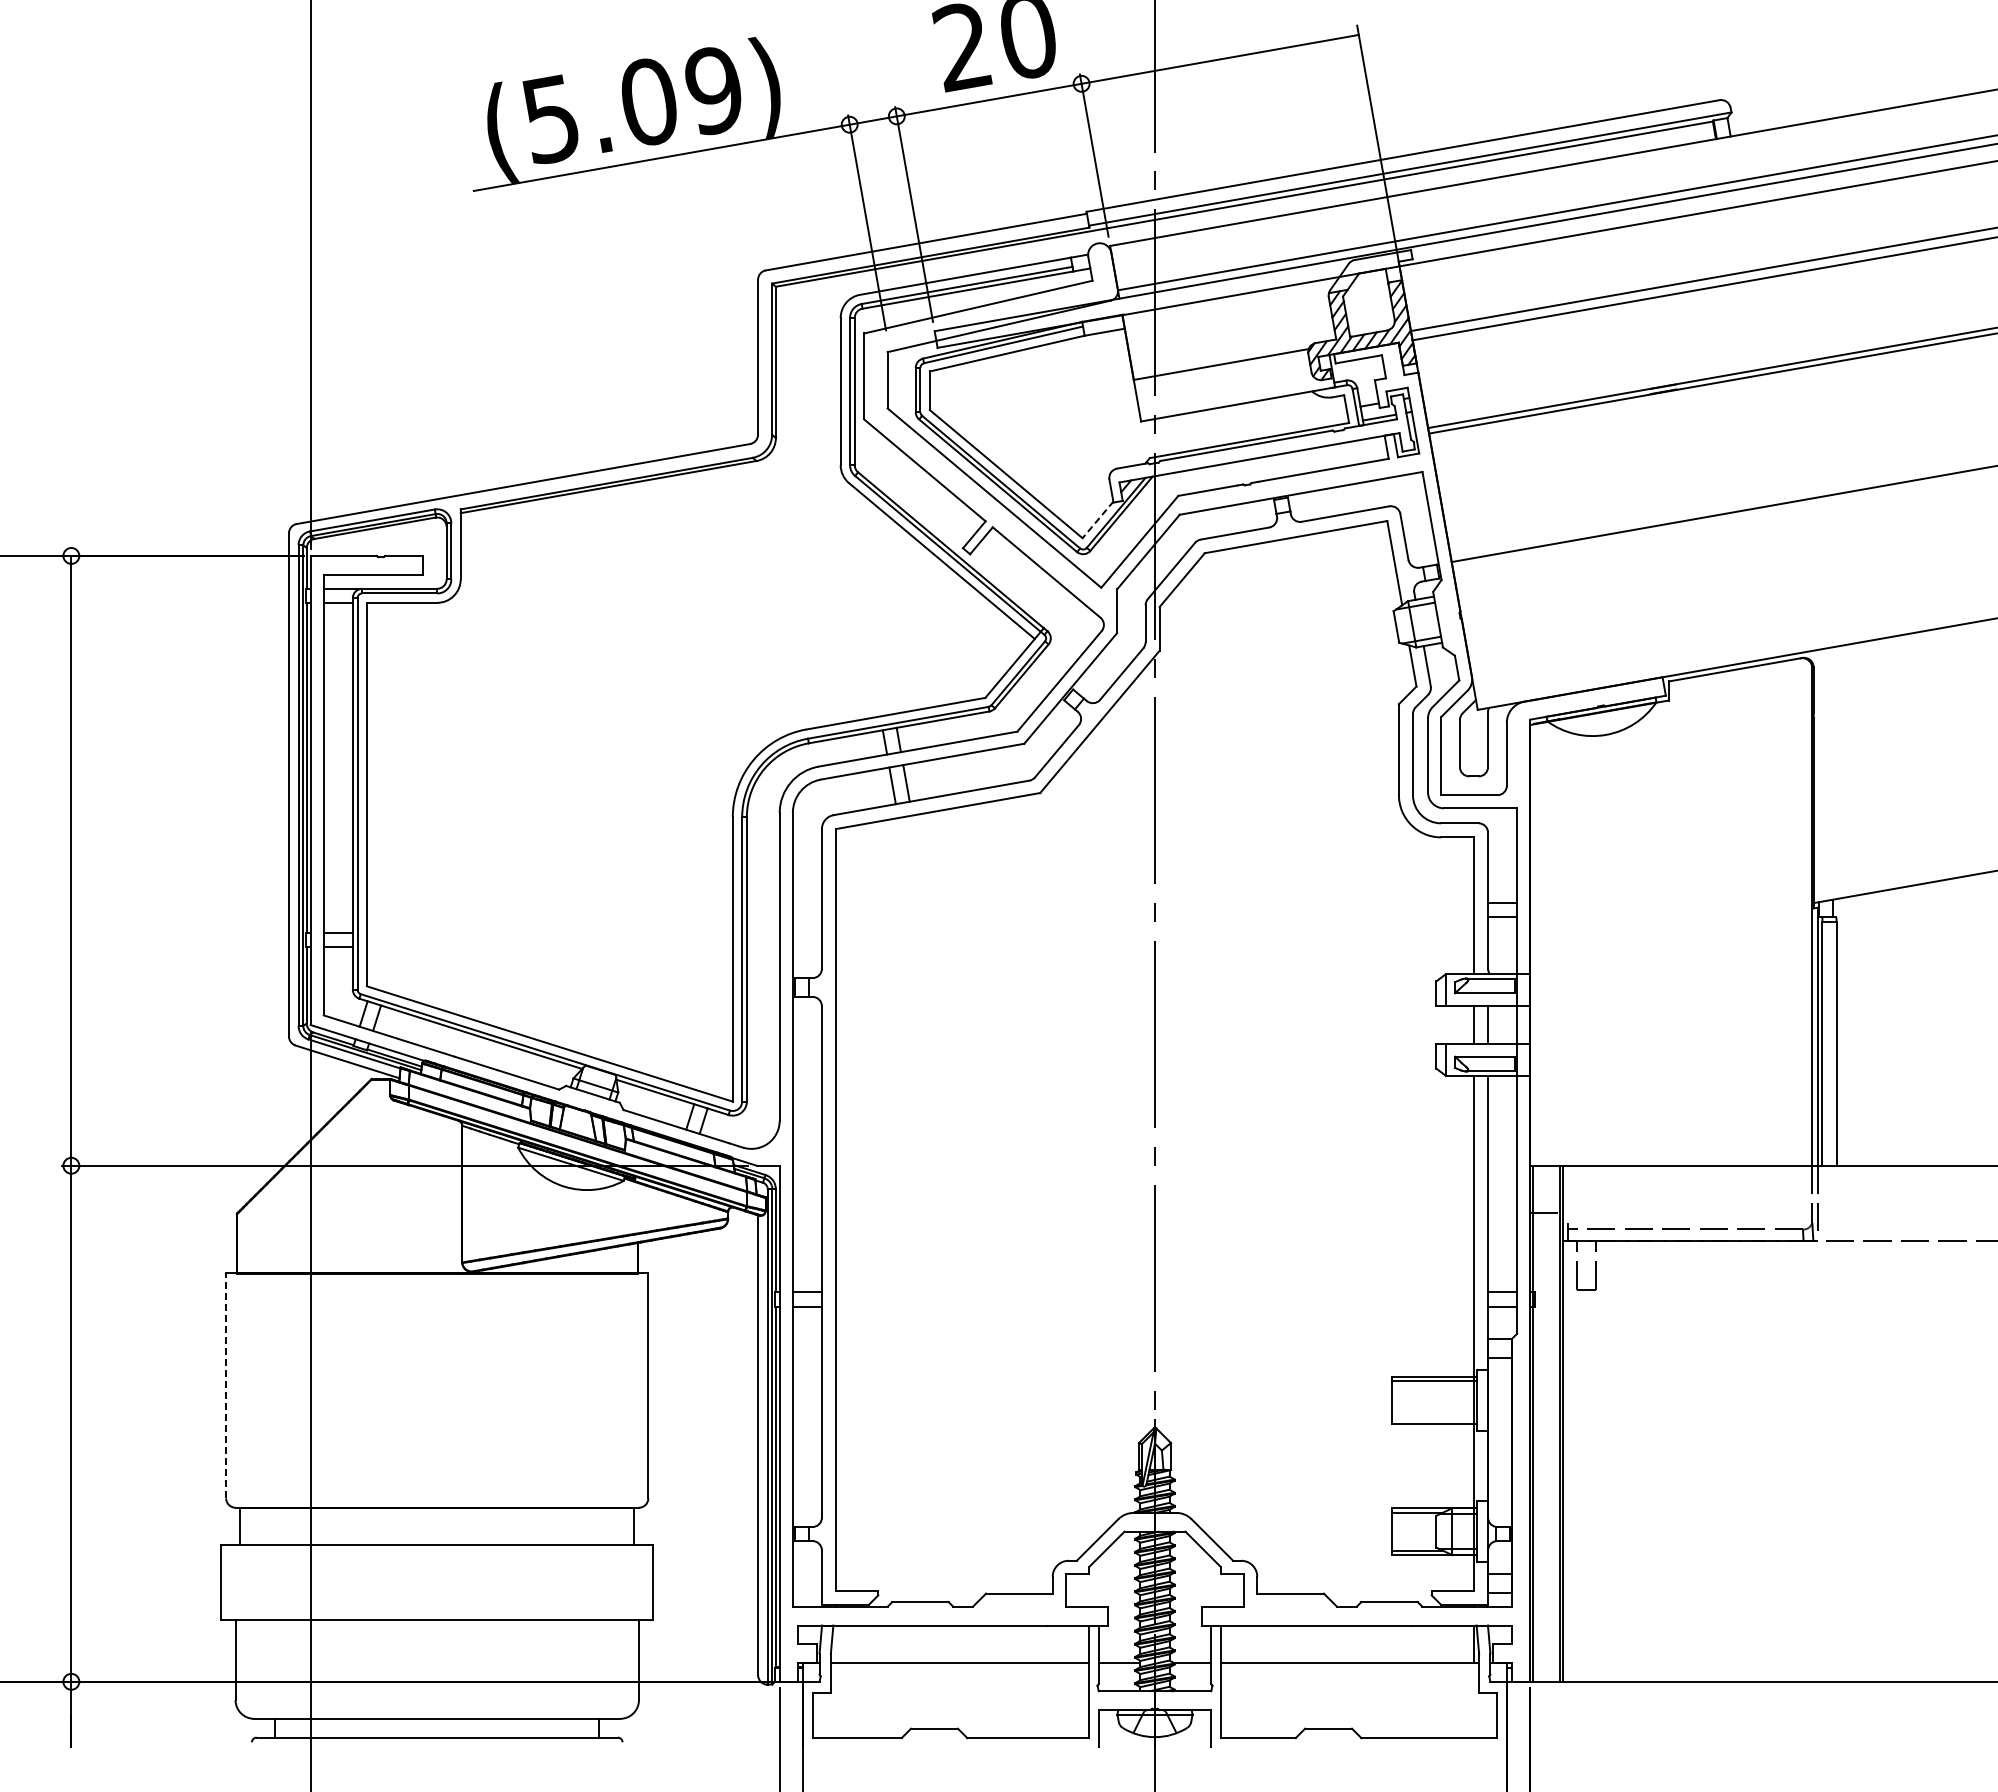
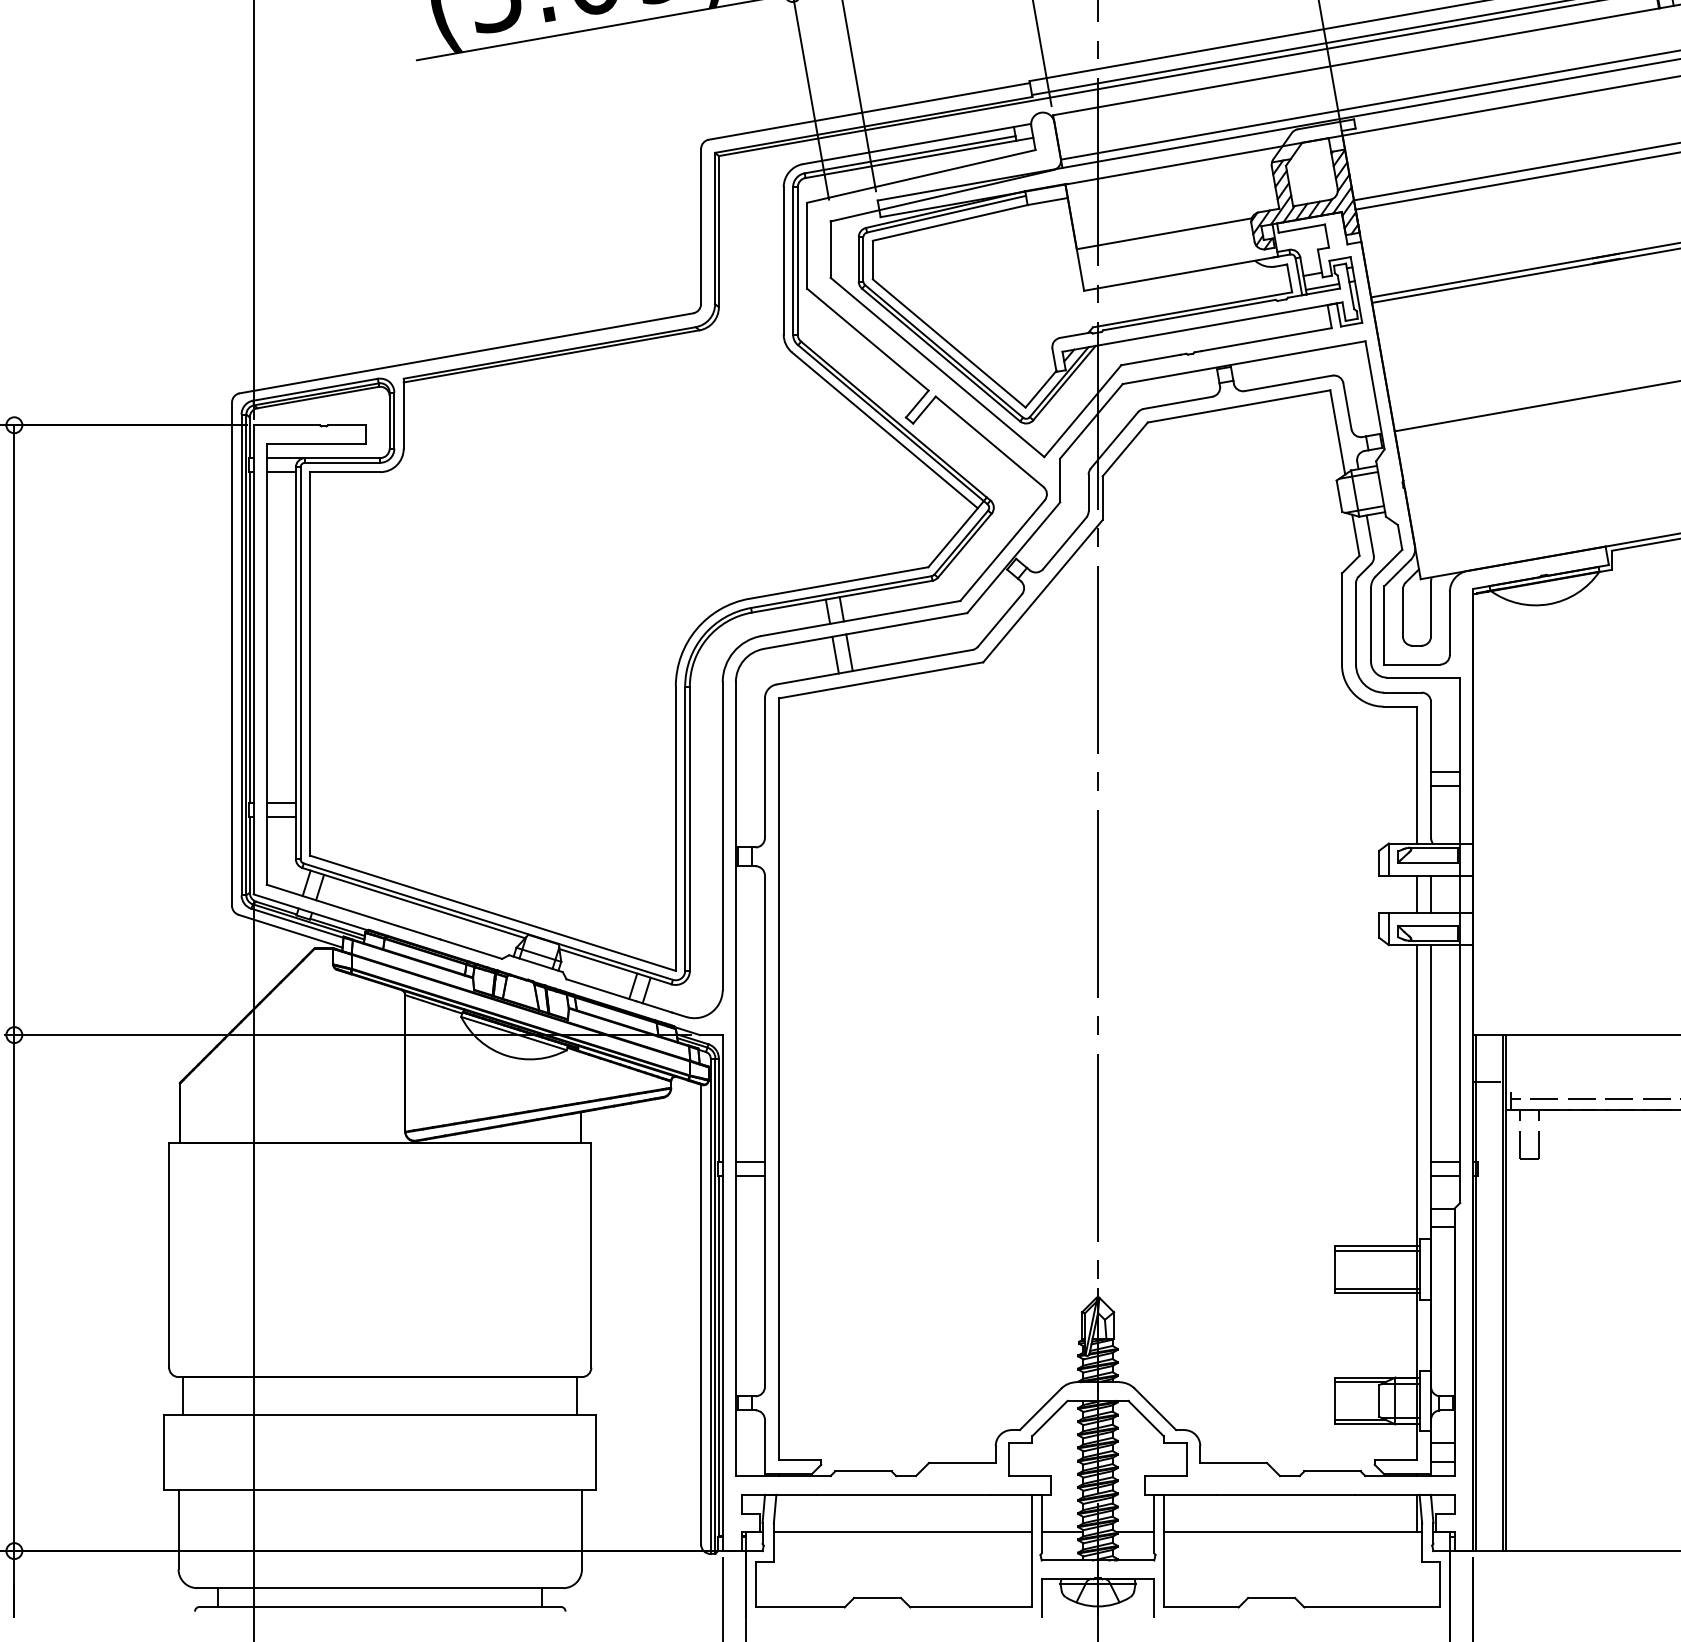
line: (1097, 520) -> (1040, 389), dashed -> solid
line: (226, 1385) -> (169, 1254), dashed -> solid
line: (1434, 1419) -> (1377, 1288), added

